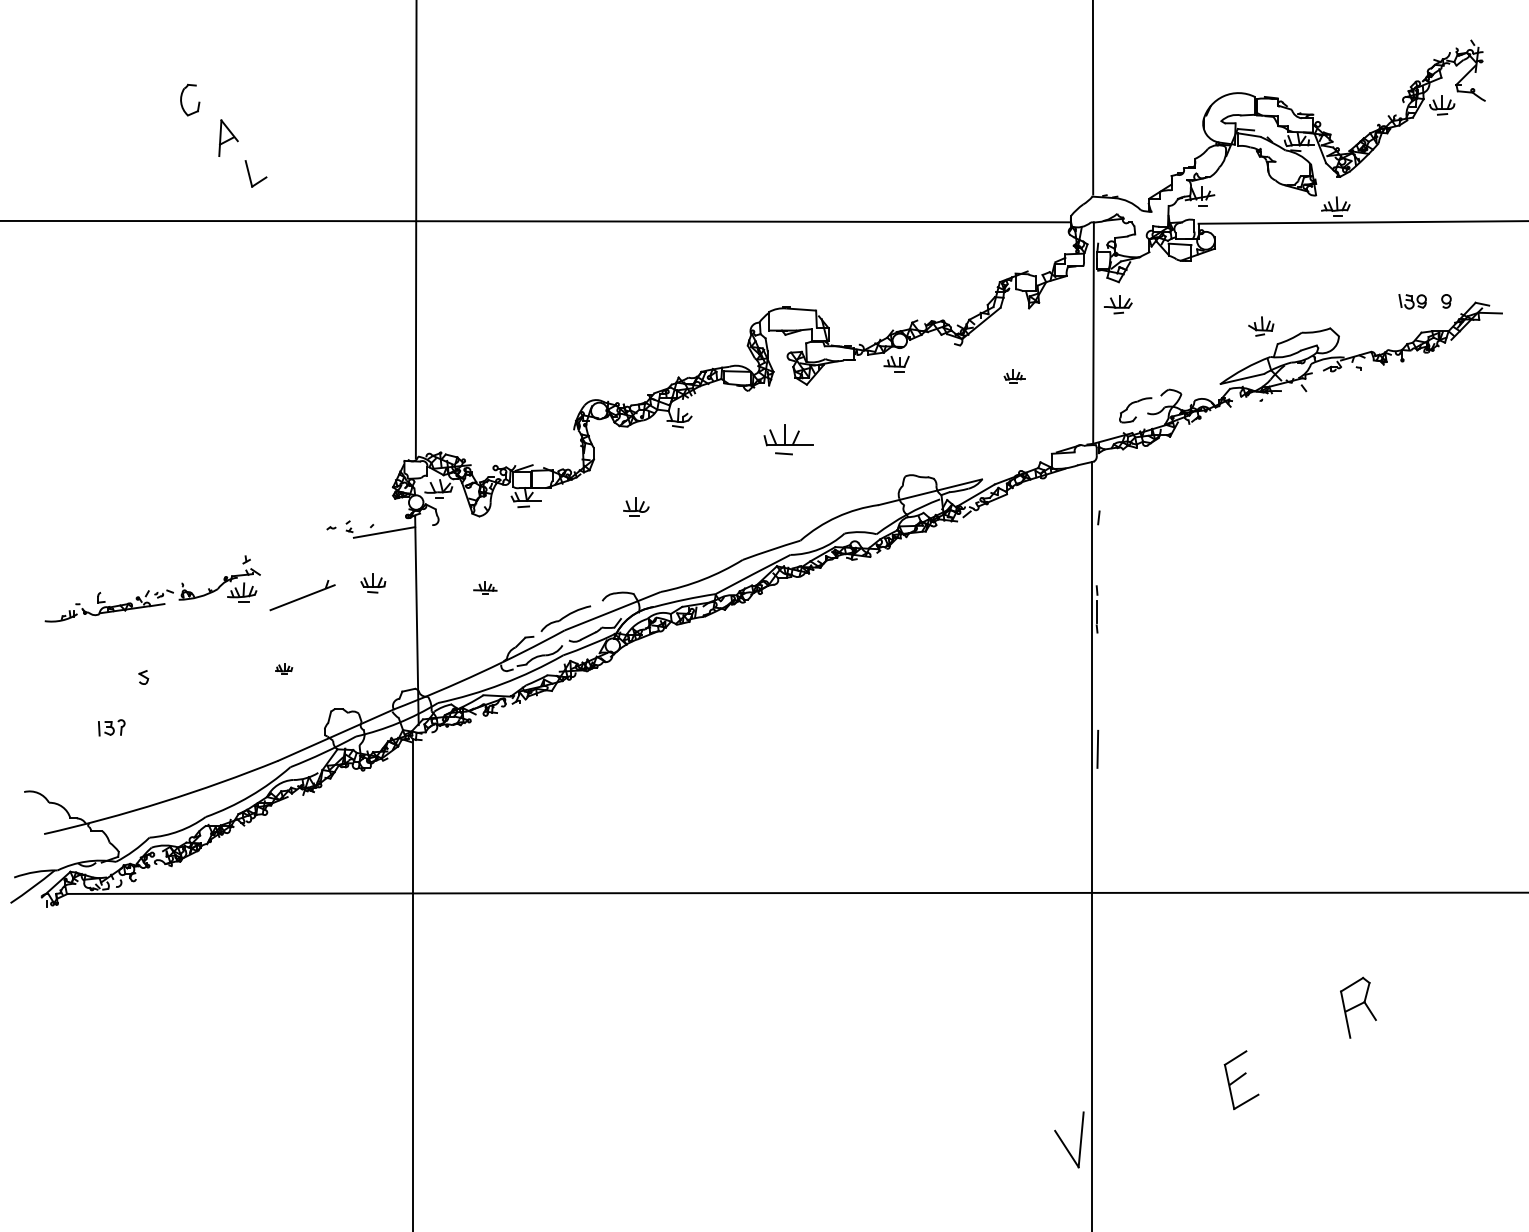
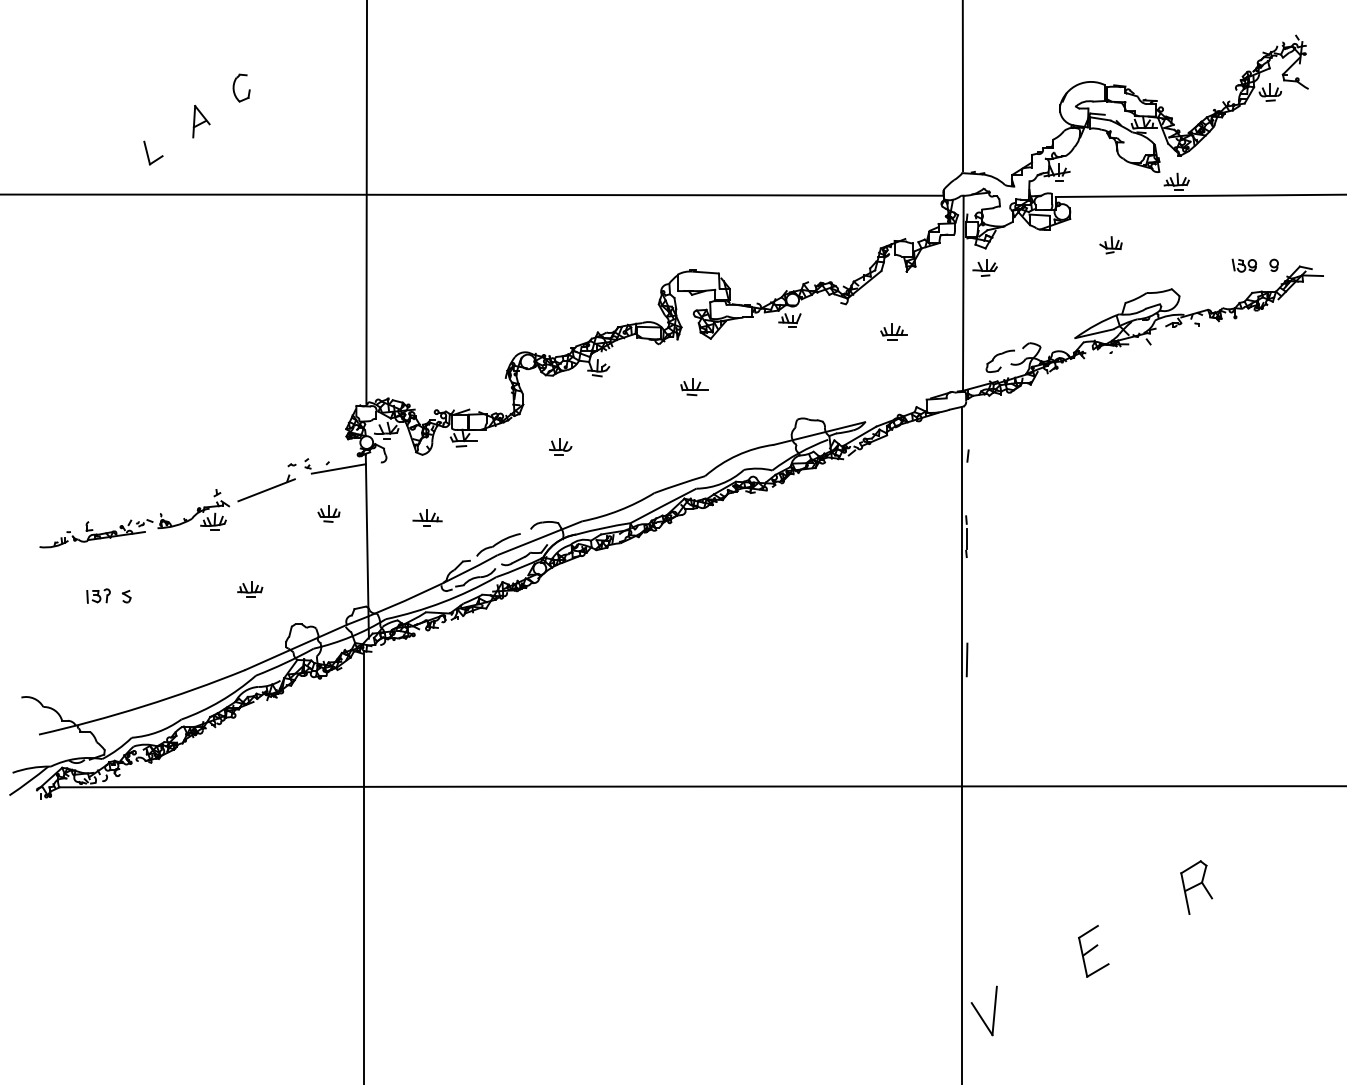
part: (182, 97) -> (234, 85), moved
part: (255, 173) -> (152, 152), moved
part: (1261, 326) -> (1111, 245), moved
part: (1014, 376) -> (893, 331), size x1.43
part: (787, 439) -> (693, 387), size x0.62
part: (485, 587) -> (427, 517), size x1.43
part: (302, 595) -> (266, 488), moved
part: (283, 668) -> (249, 588), size x1.67
part: (111, 727) -> (98, 595), moved
part: (1063, 1141) -> (979, 1012), moved

